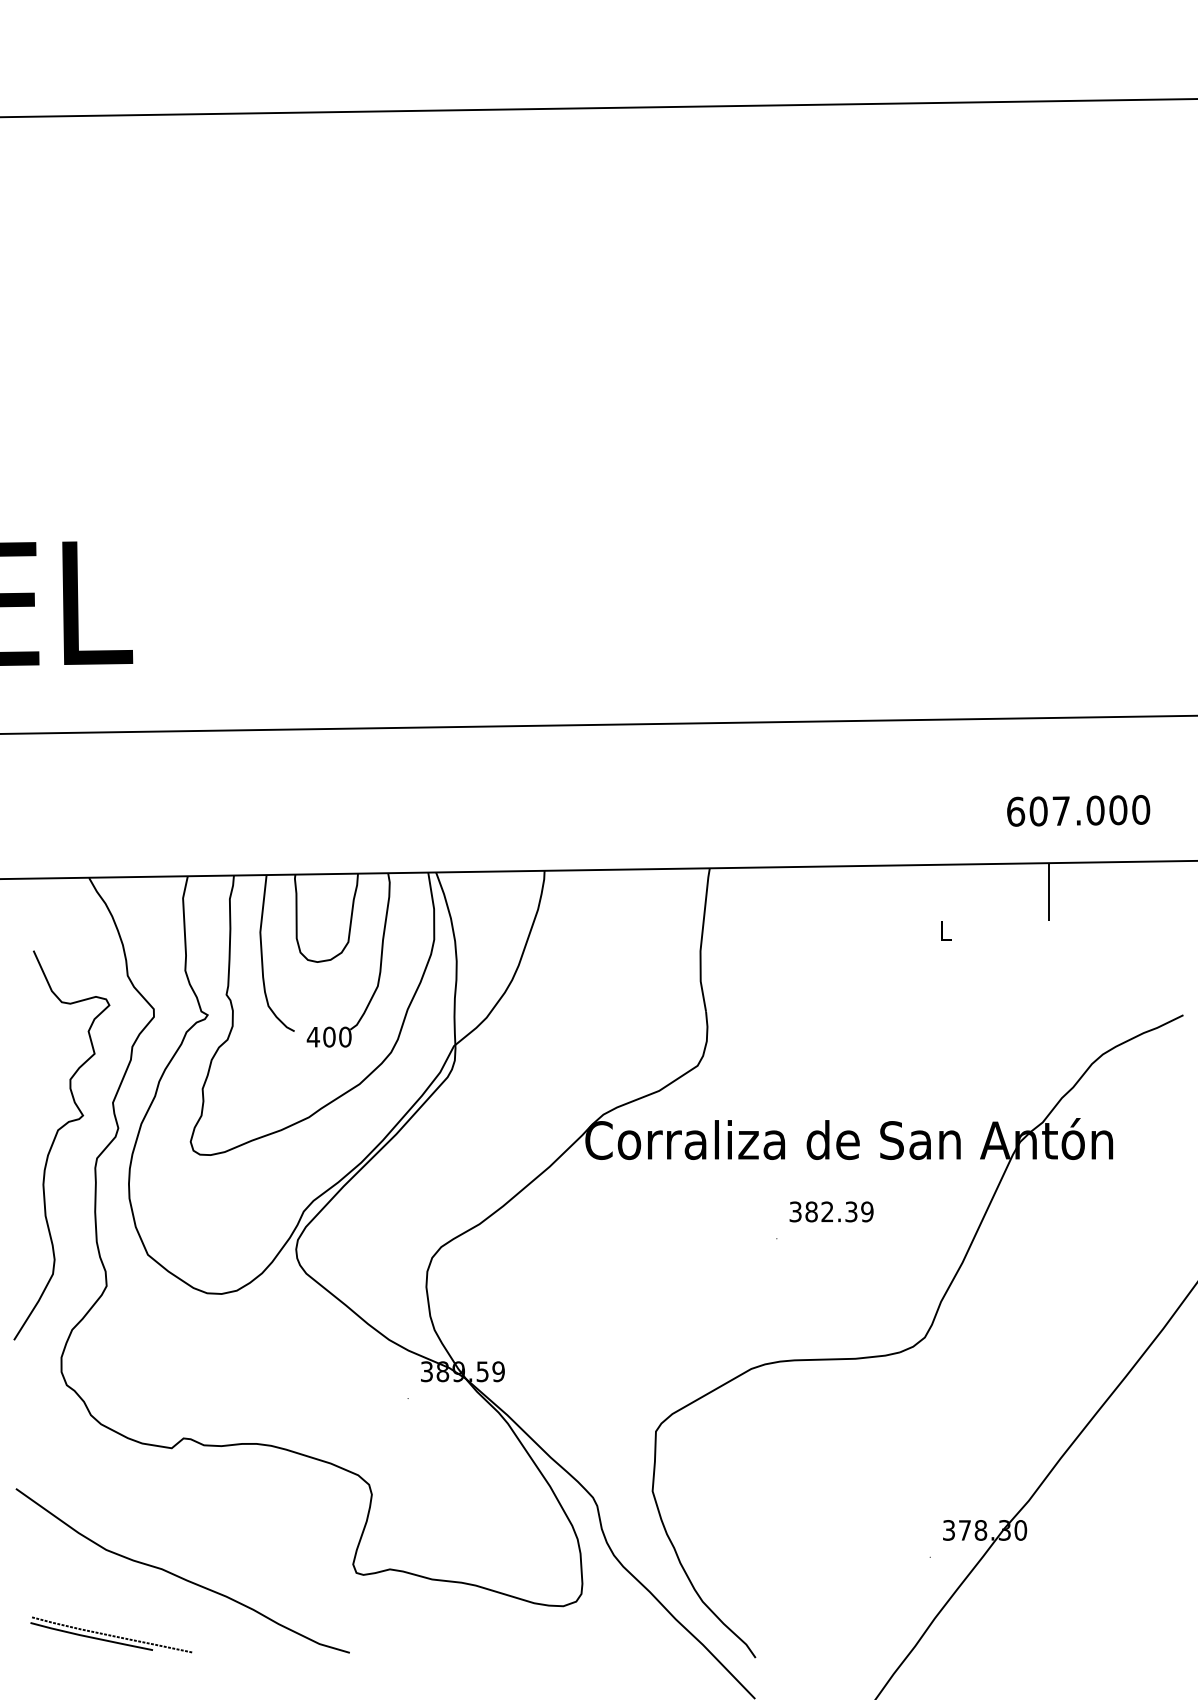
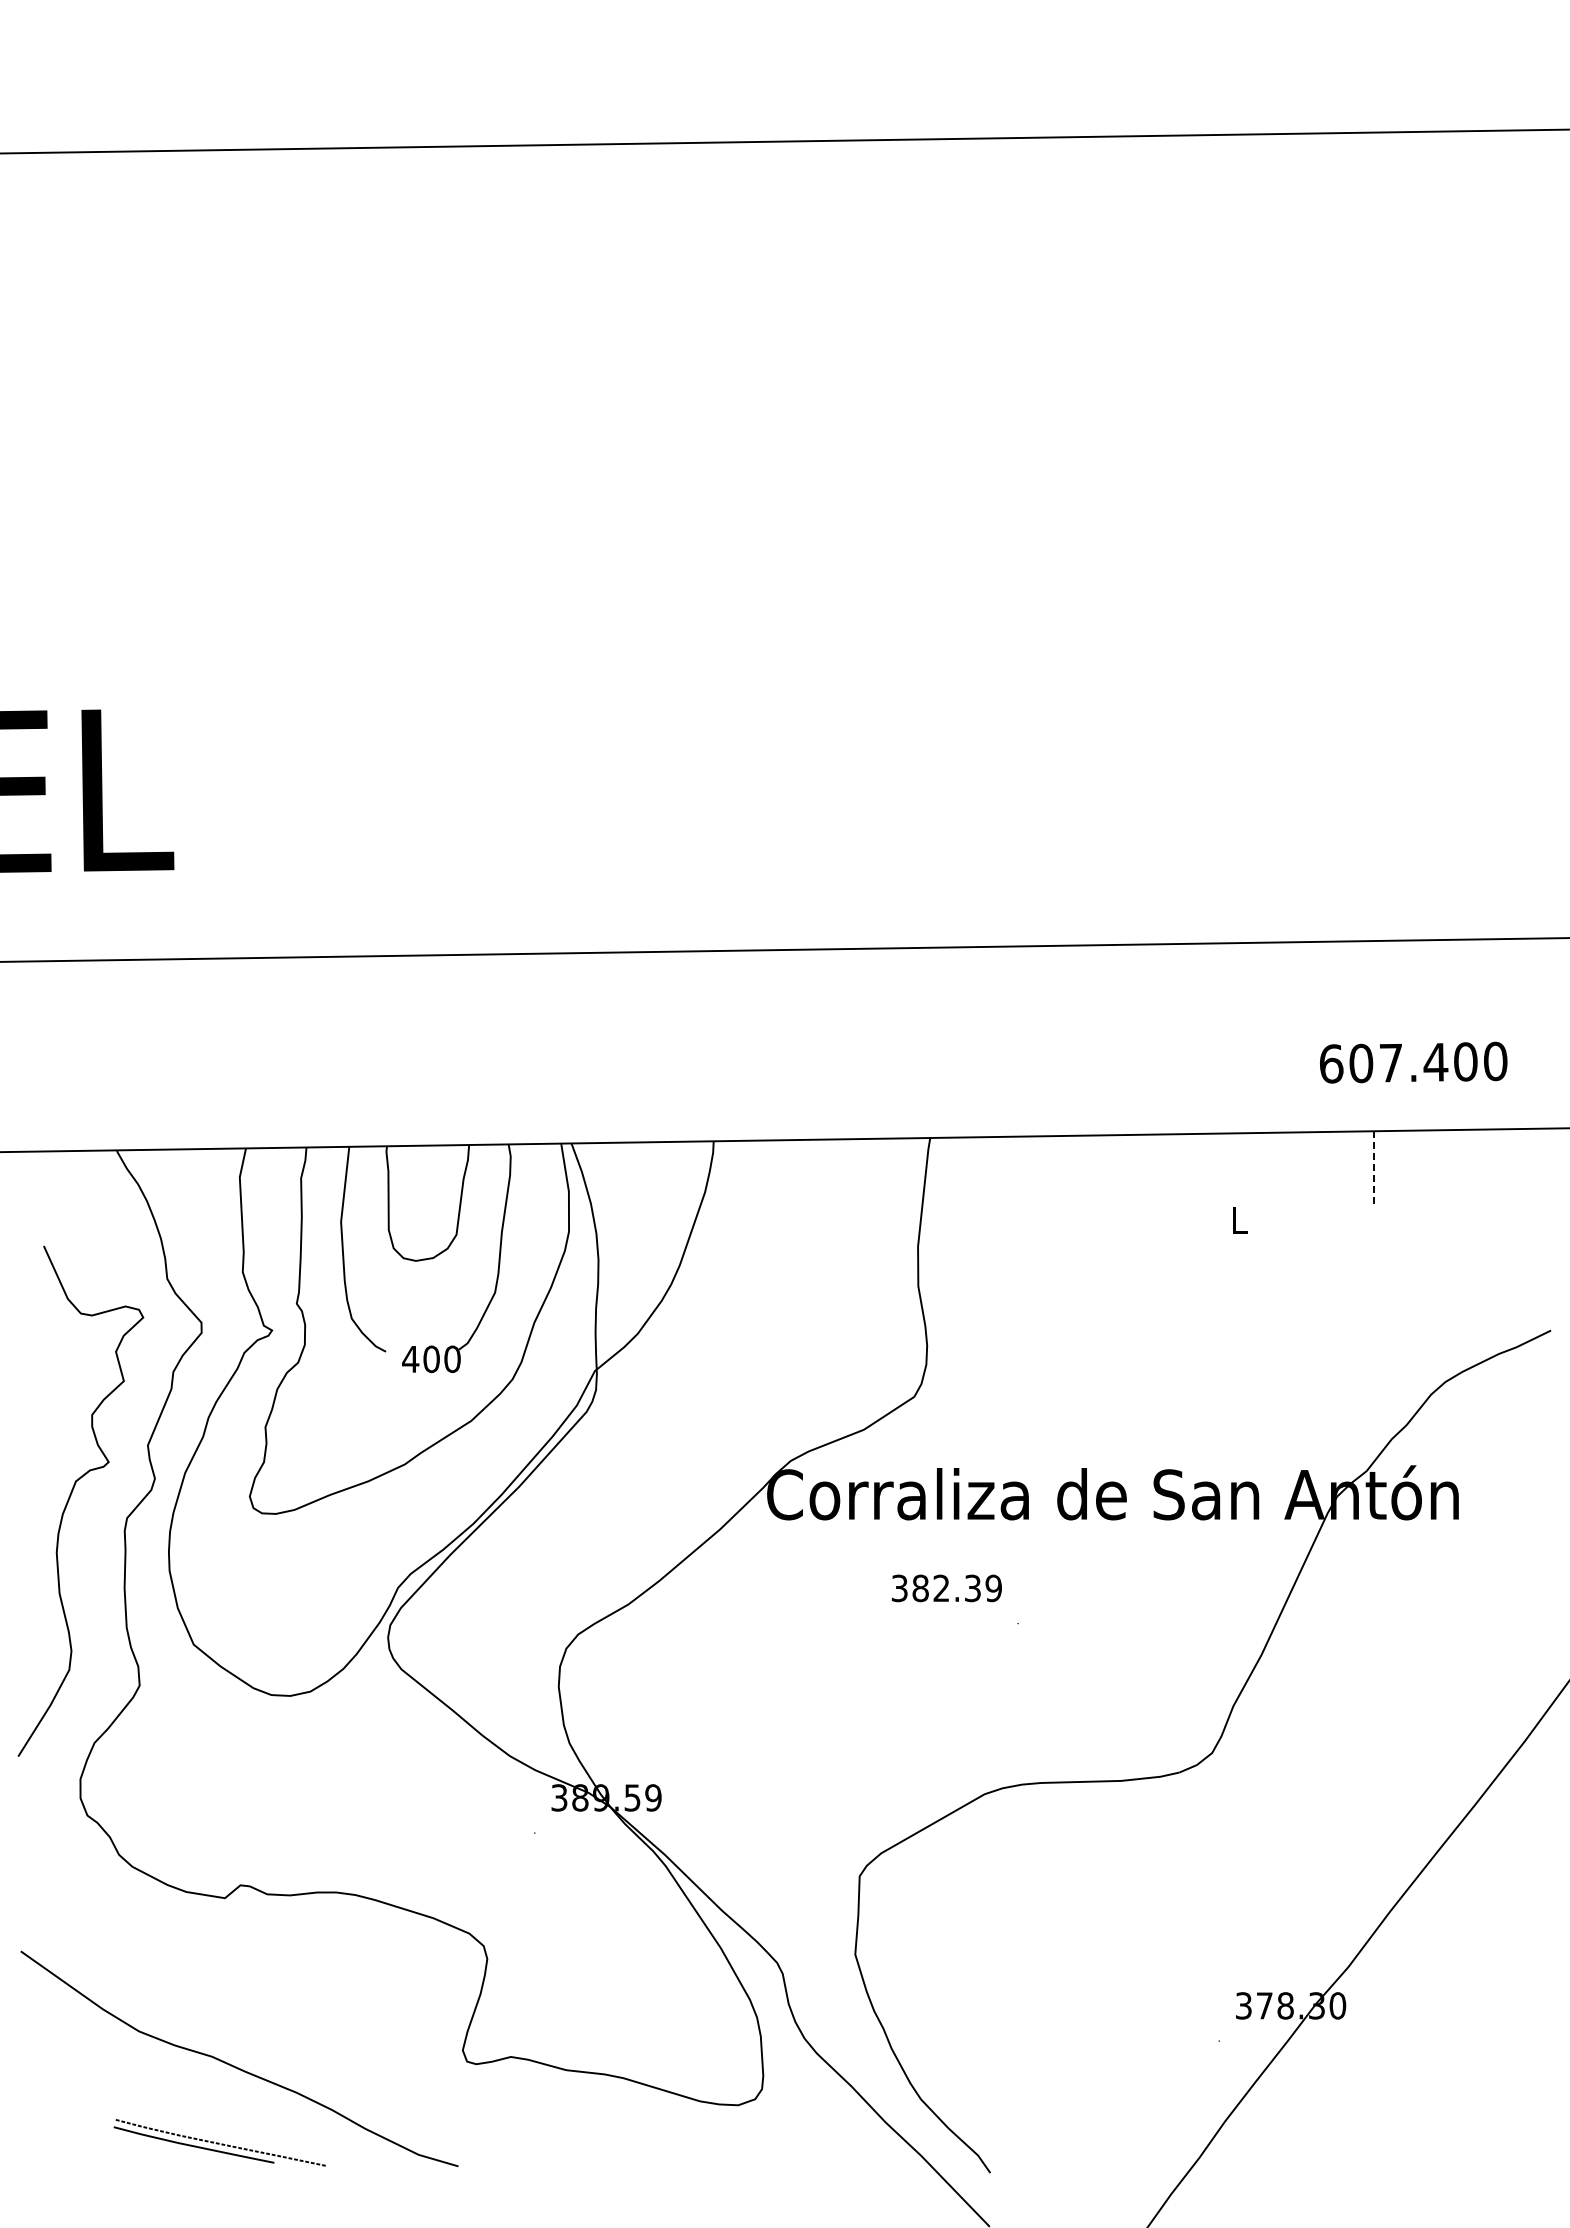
text: (1095, 810) -> (1435, 1062), 607.000 -> 607.400
line: (1048, 892) -> (1374, 1169), solid -> dashed
text: (831, 1211) -> (946, 1588), moved
part: (111, 1634) -> (219, 2142), moved

